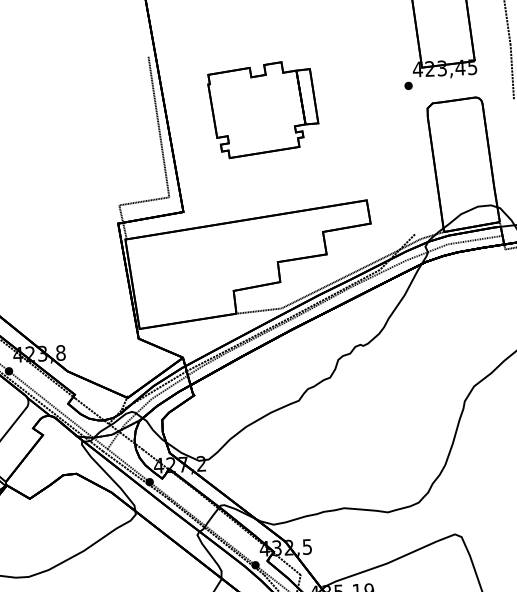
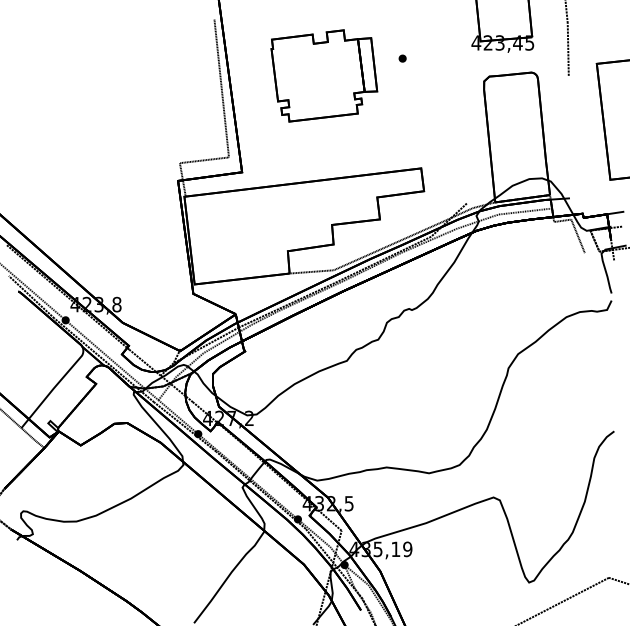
part: (408, 85) -> (402, 58), moved

